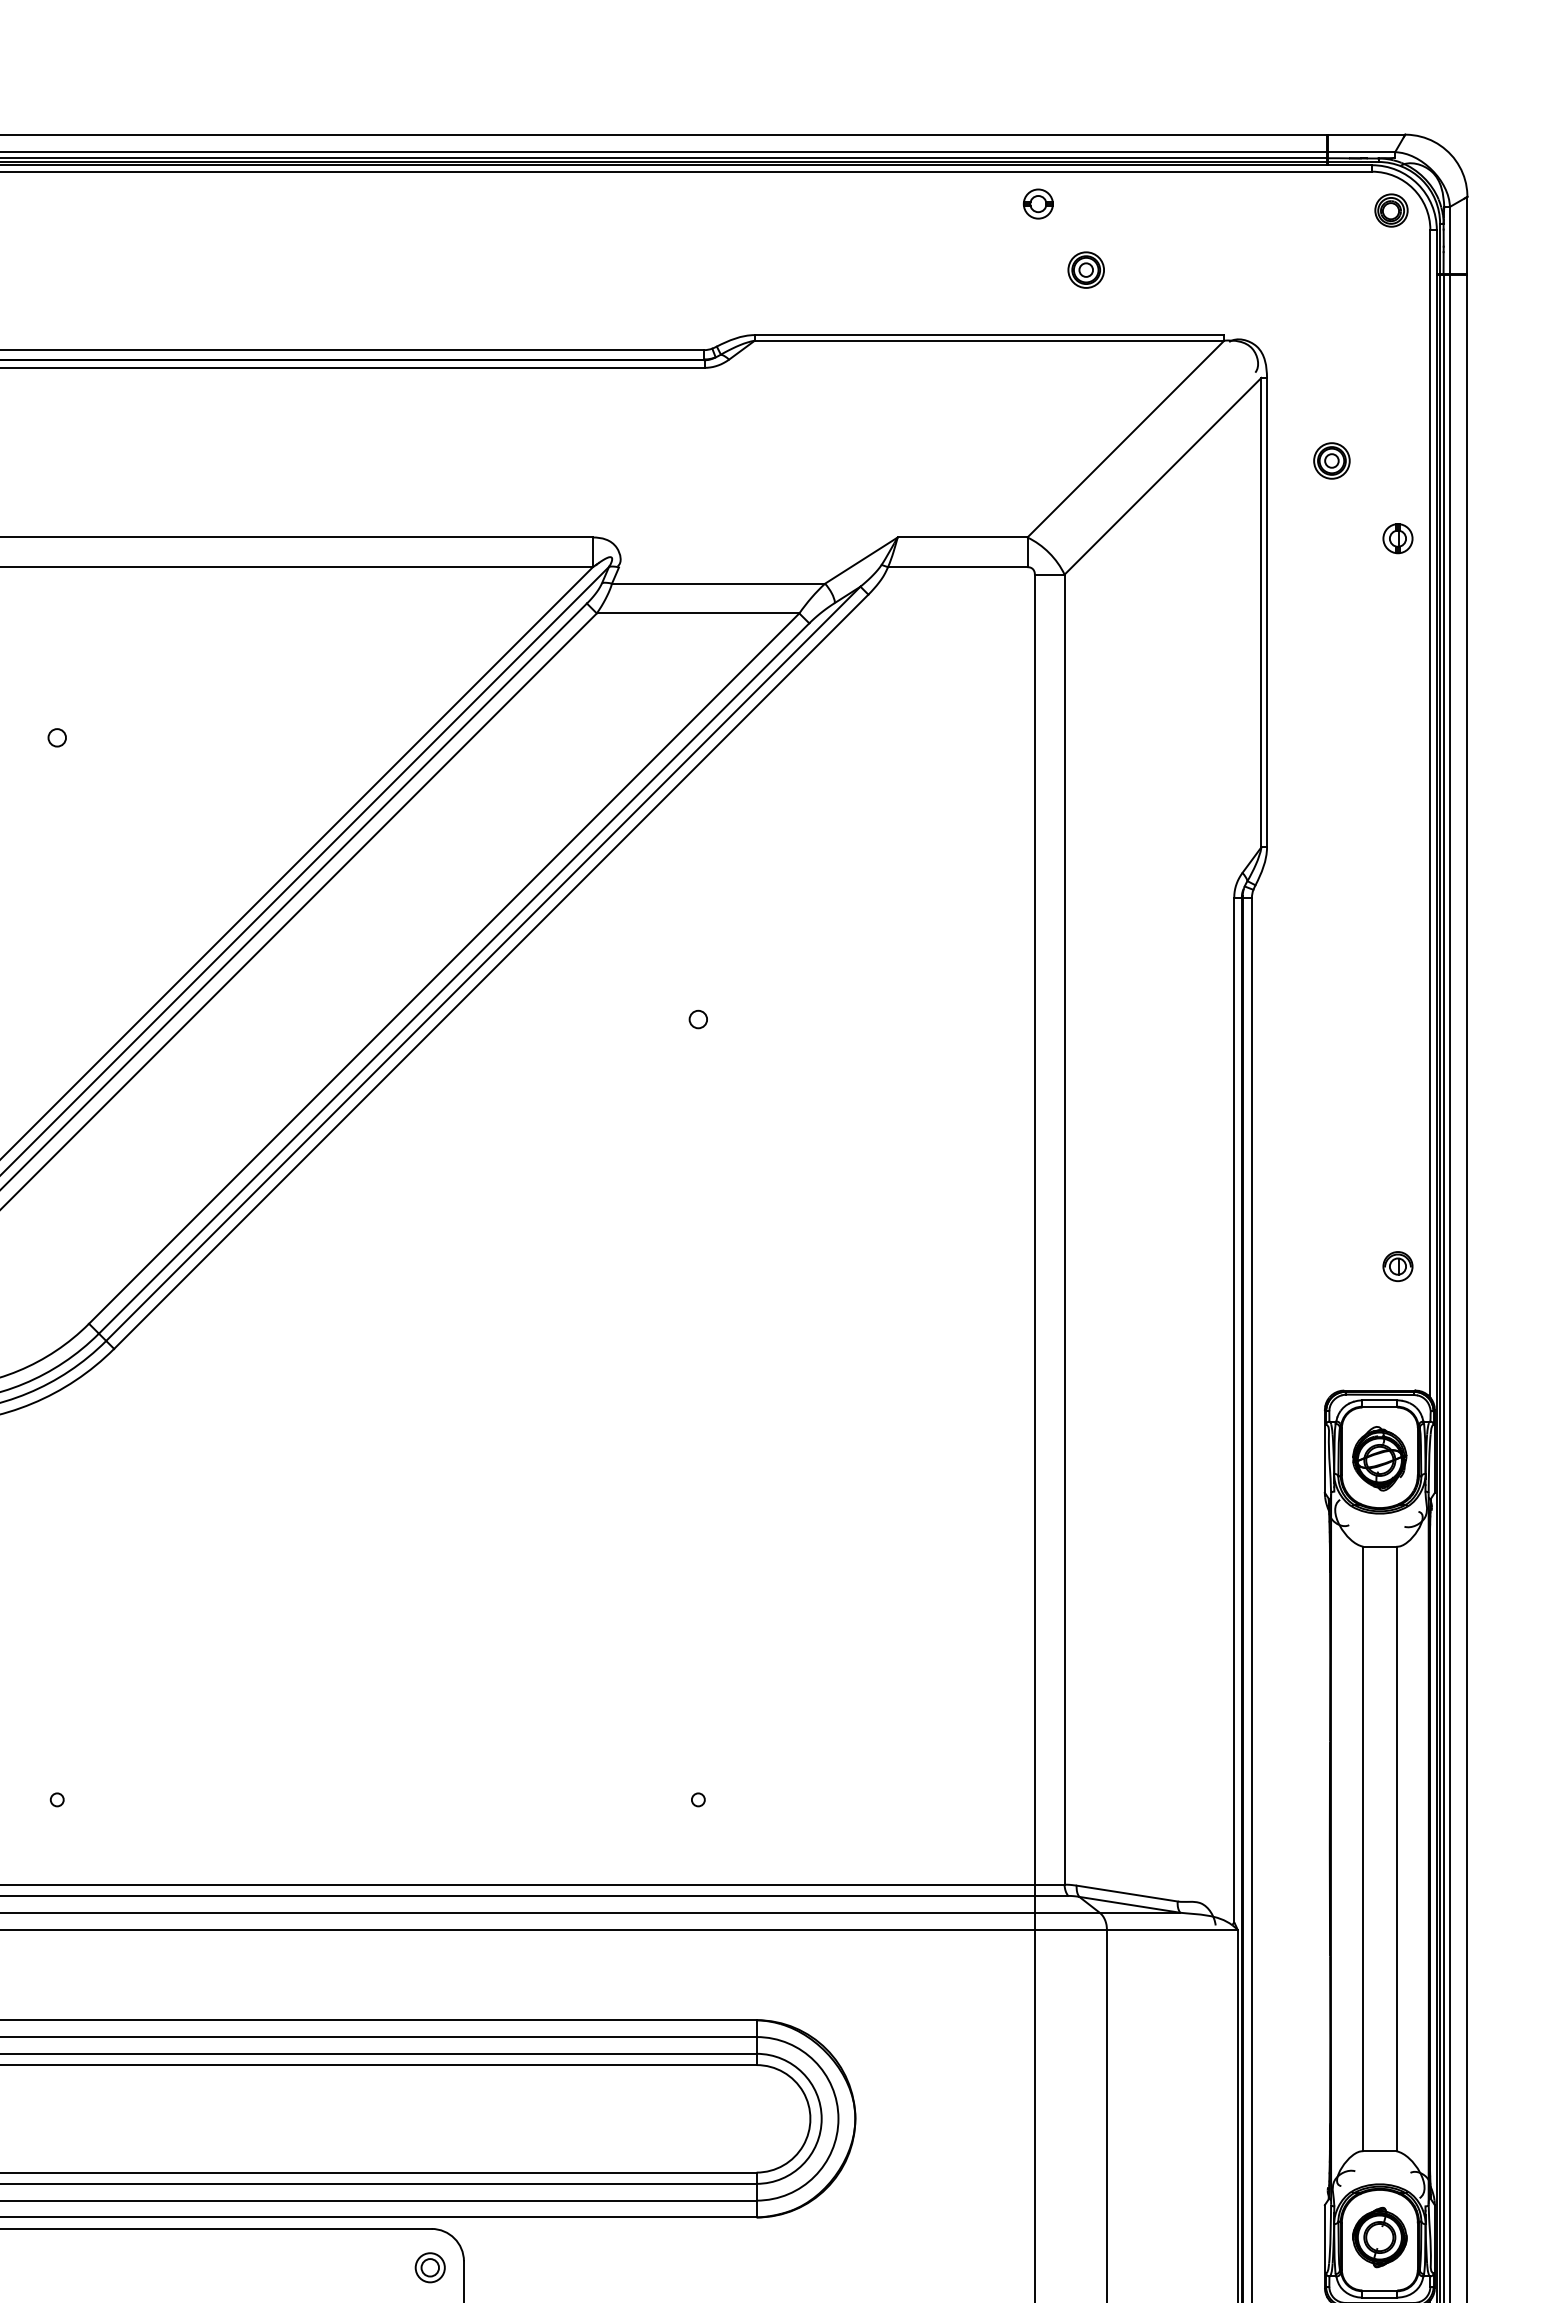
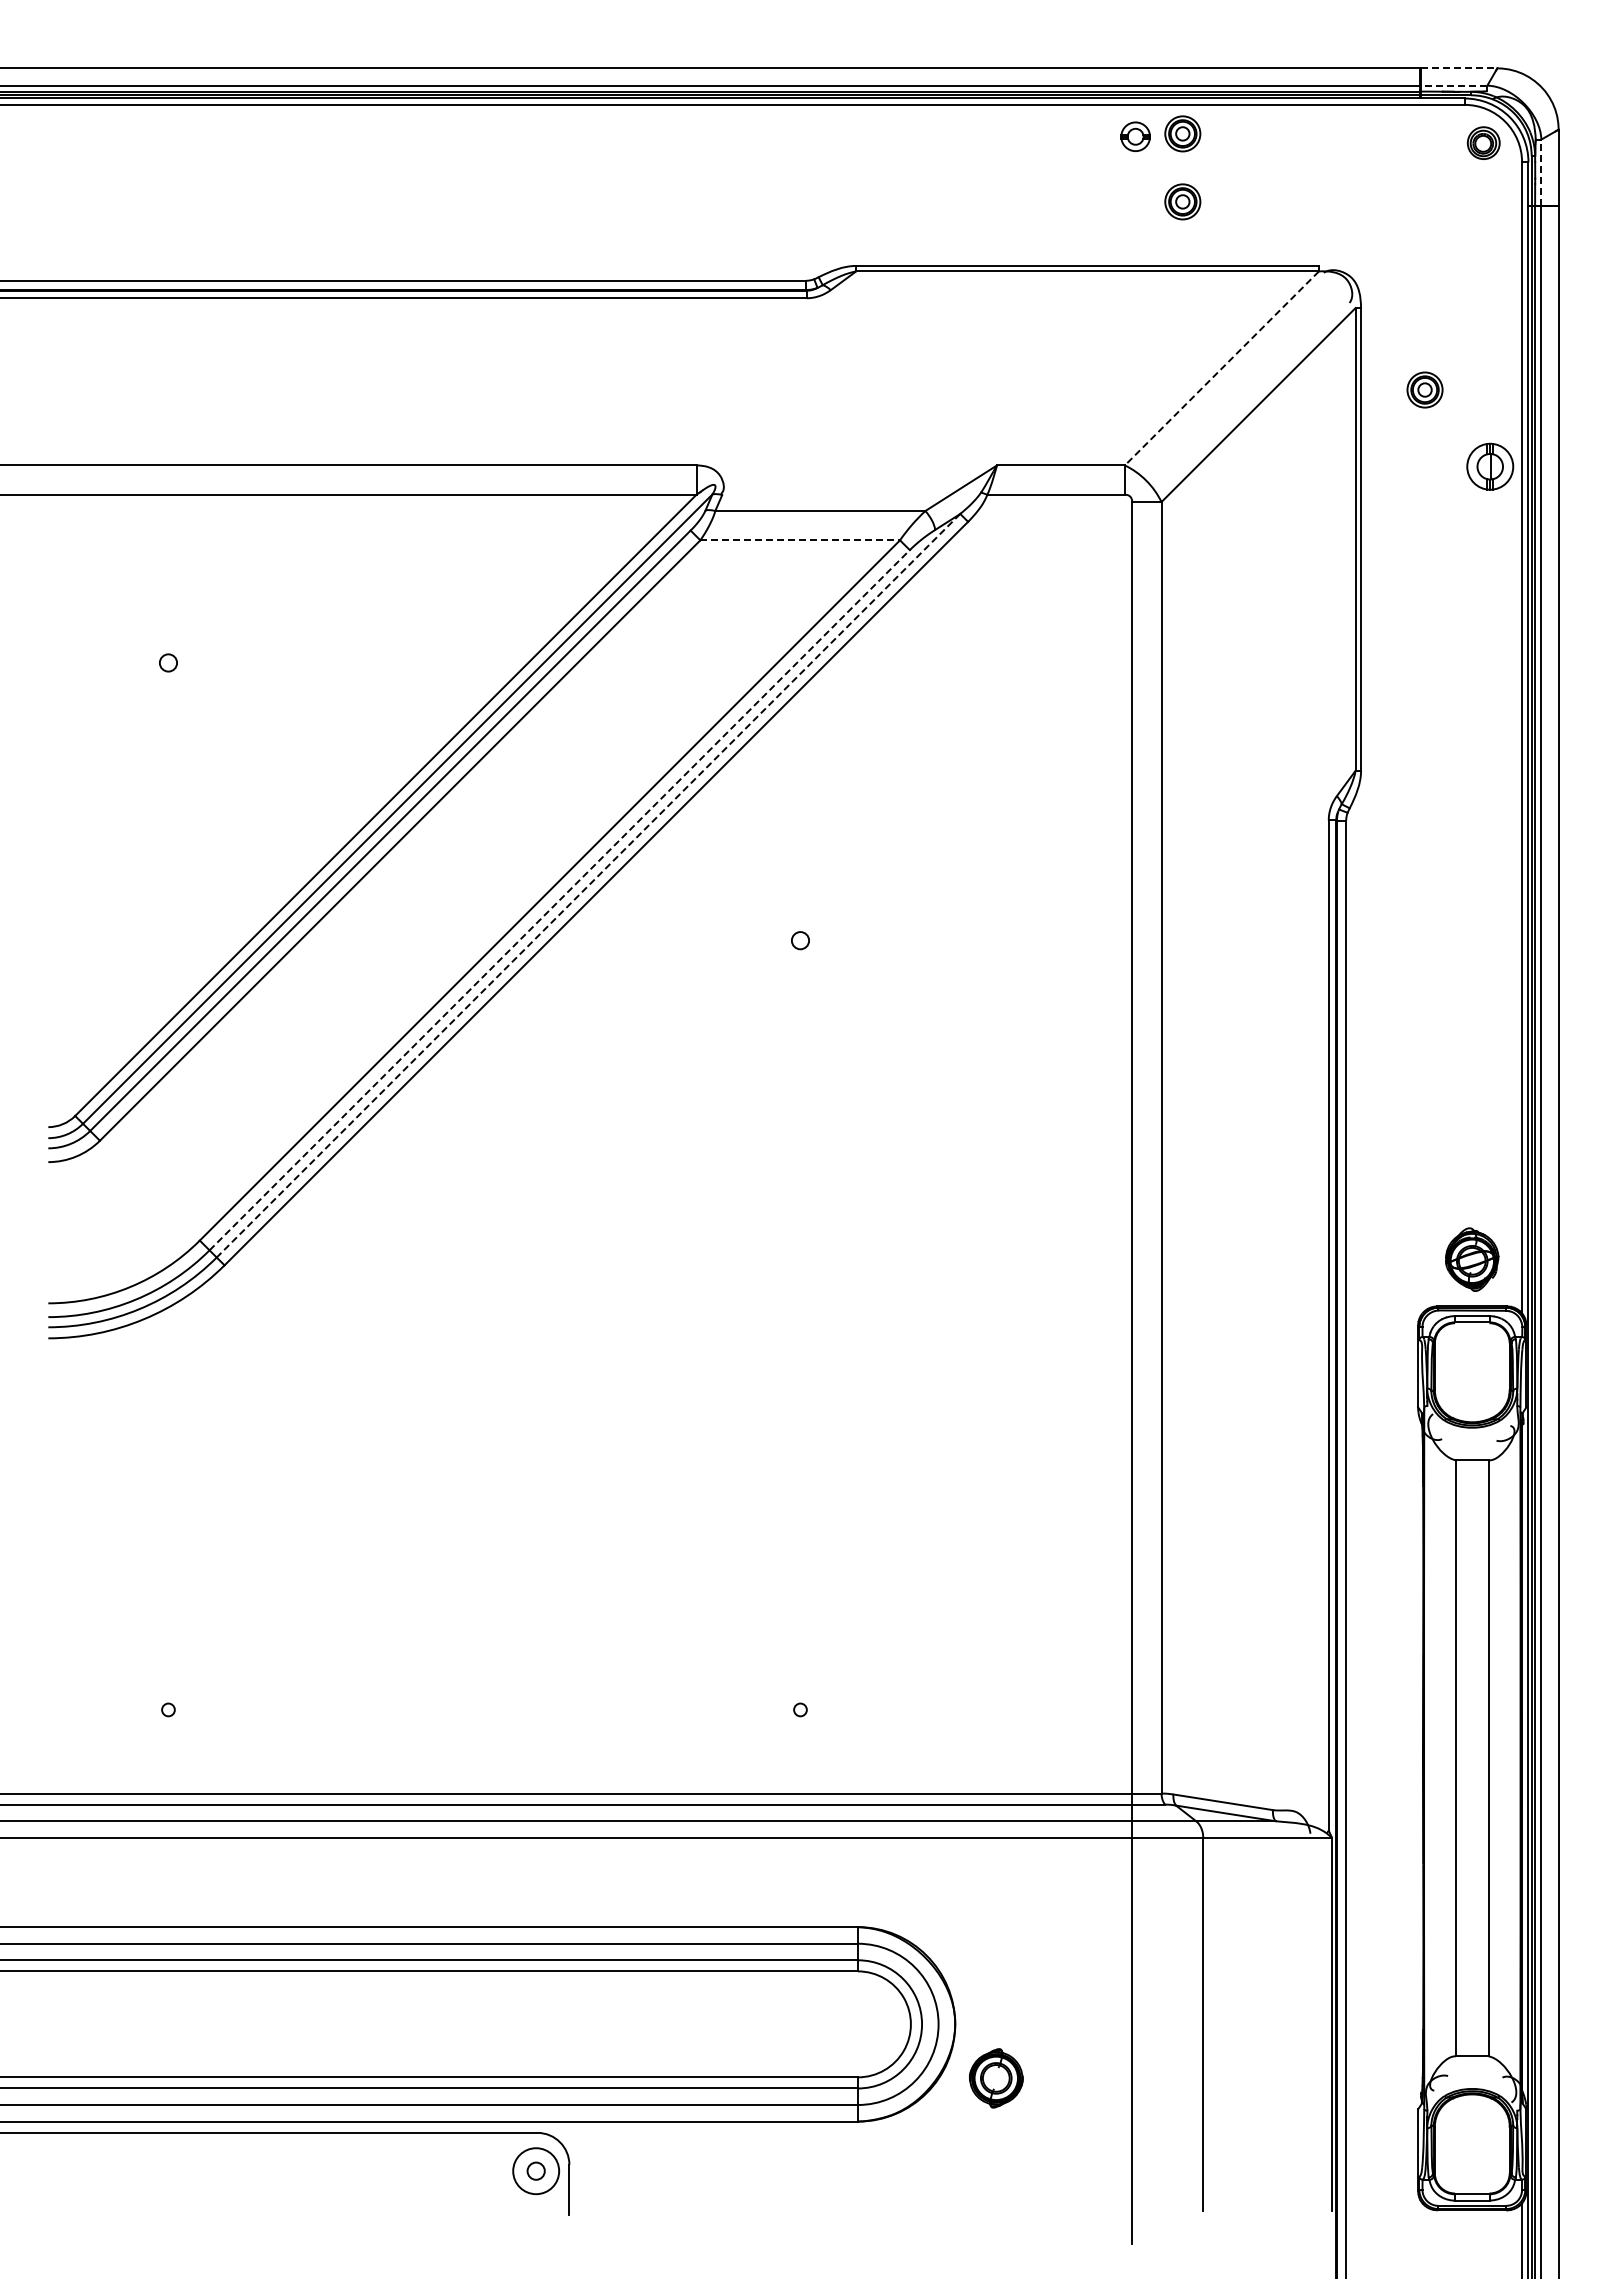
line: (1366, 134) -> (1459, 68), solid -> dashed
line: (1360, 152) -> (1453, 85), solid -> dashed
part: (1085, 200) -> (1182, 133), added
line: (1450, 240) -> (1541, 172), solid -> dashed
line: (1125, 439) -> (1221, 368), solid -> dashed
part: (1397, 538) -> (1489, 466), size x1.6
line: (698, 613) -> (800, 540), solid -> dashed
line: (483, 963) -> (588, 885), solid -> dashed
line: (454, 977) -> (560, 899), solid -> dashed
part: (1397, 1266) -> (1489, 1184), removed
part: (1380, 1458) -> (1472, 1259), moved
part: (1380, 2237) -> (996, 2078), moved
circle: (429, 2267) -> (535, 2170), size x1.6

